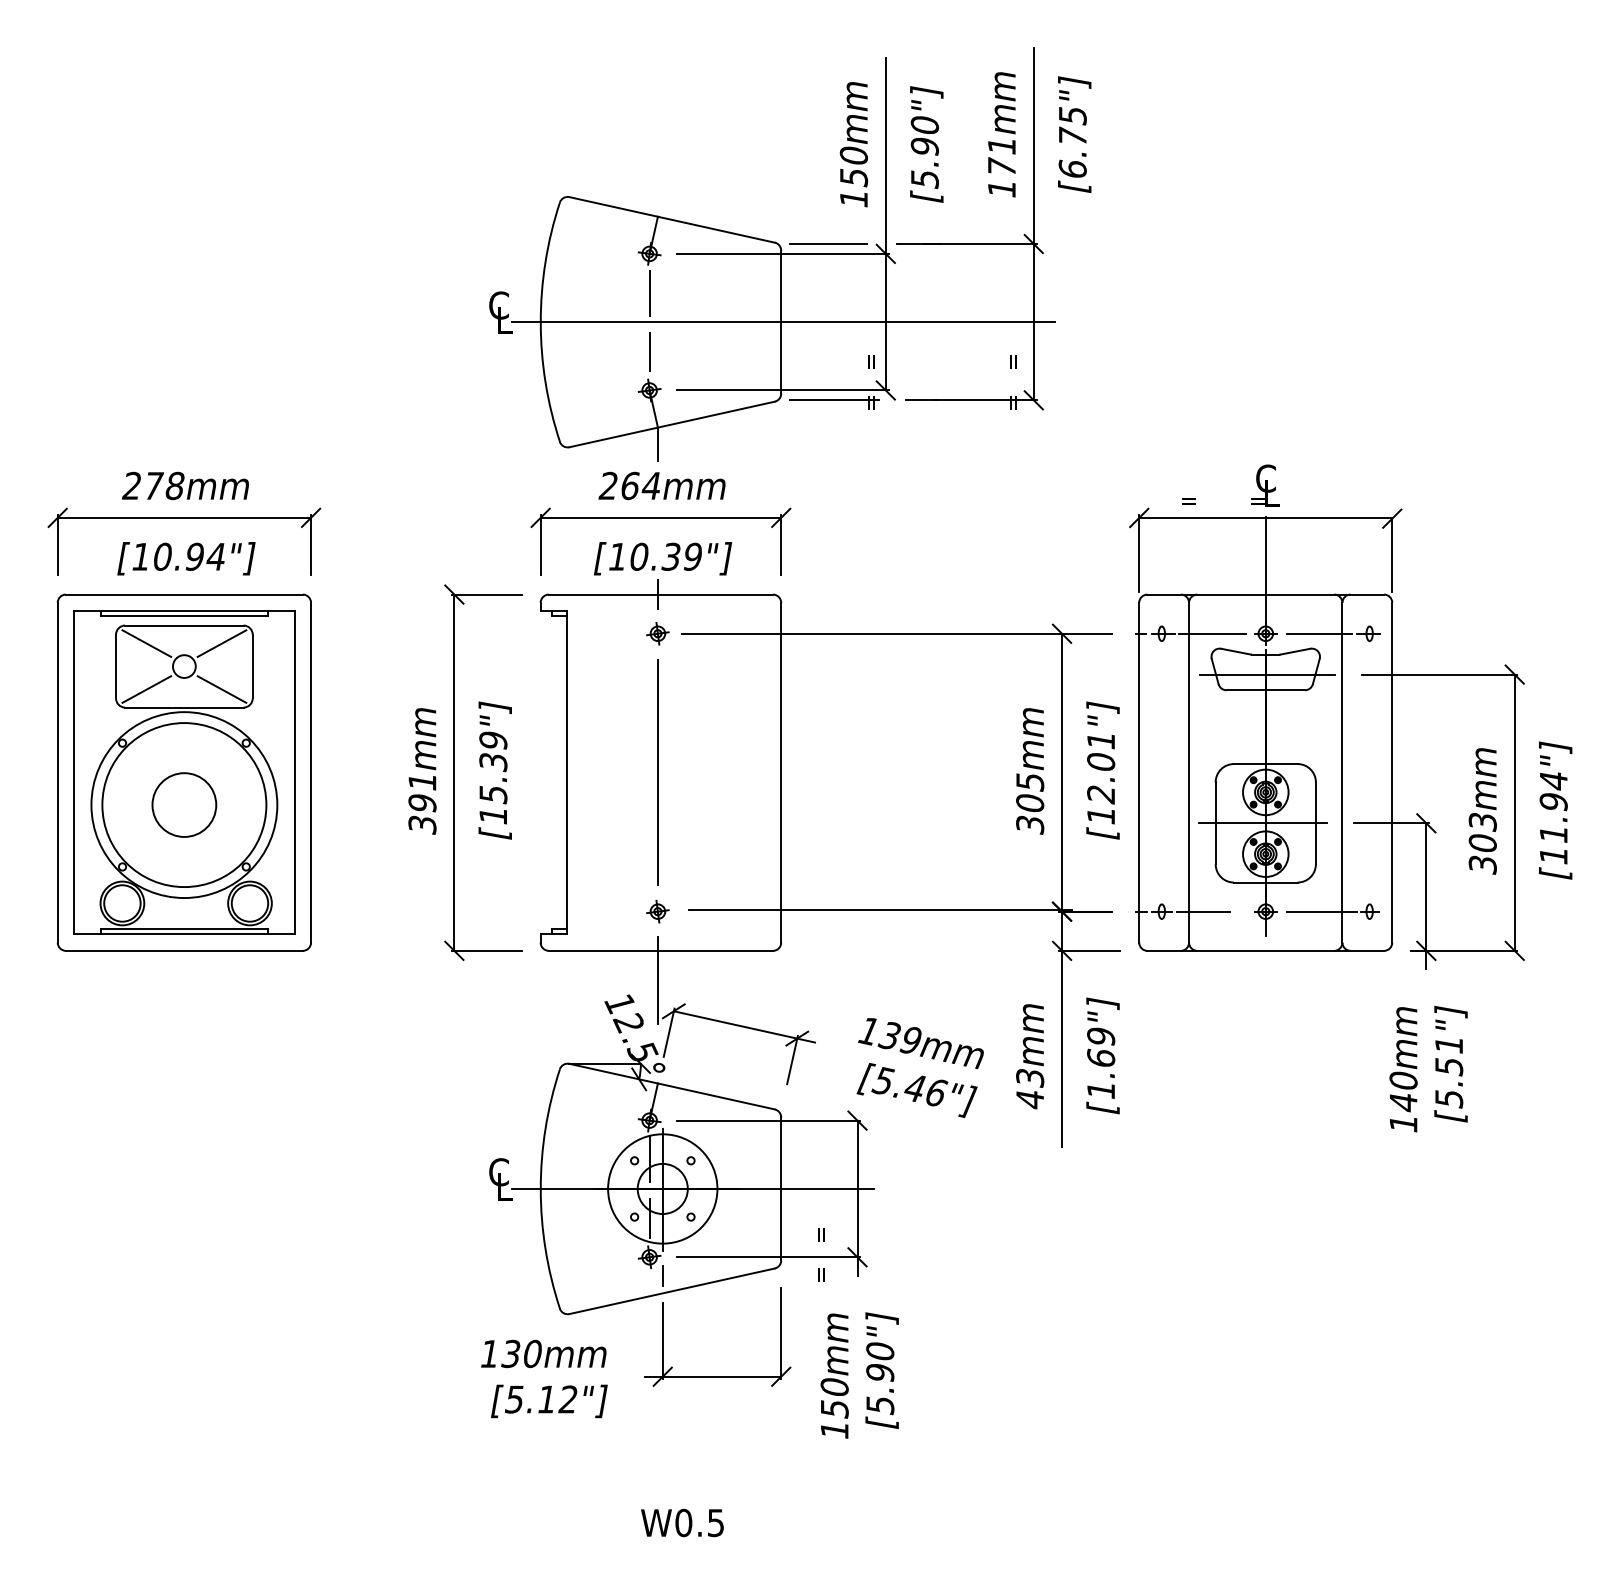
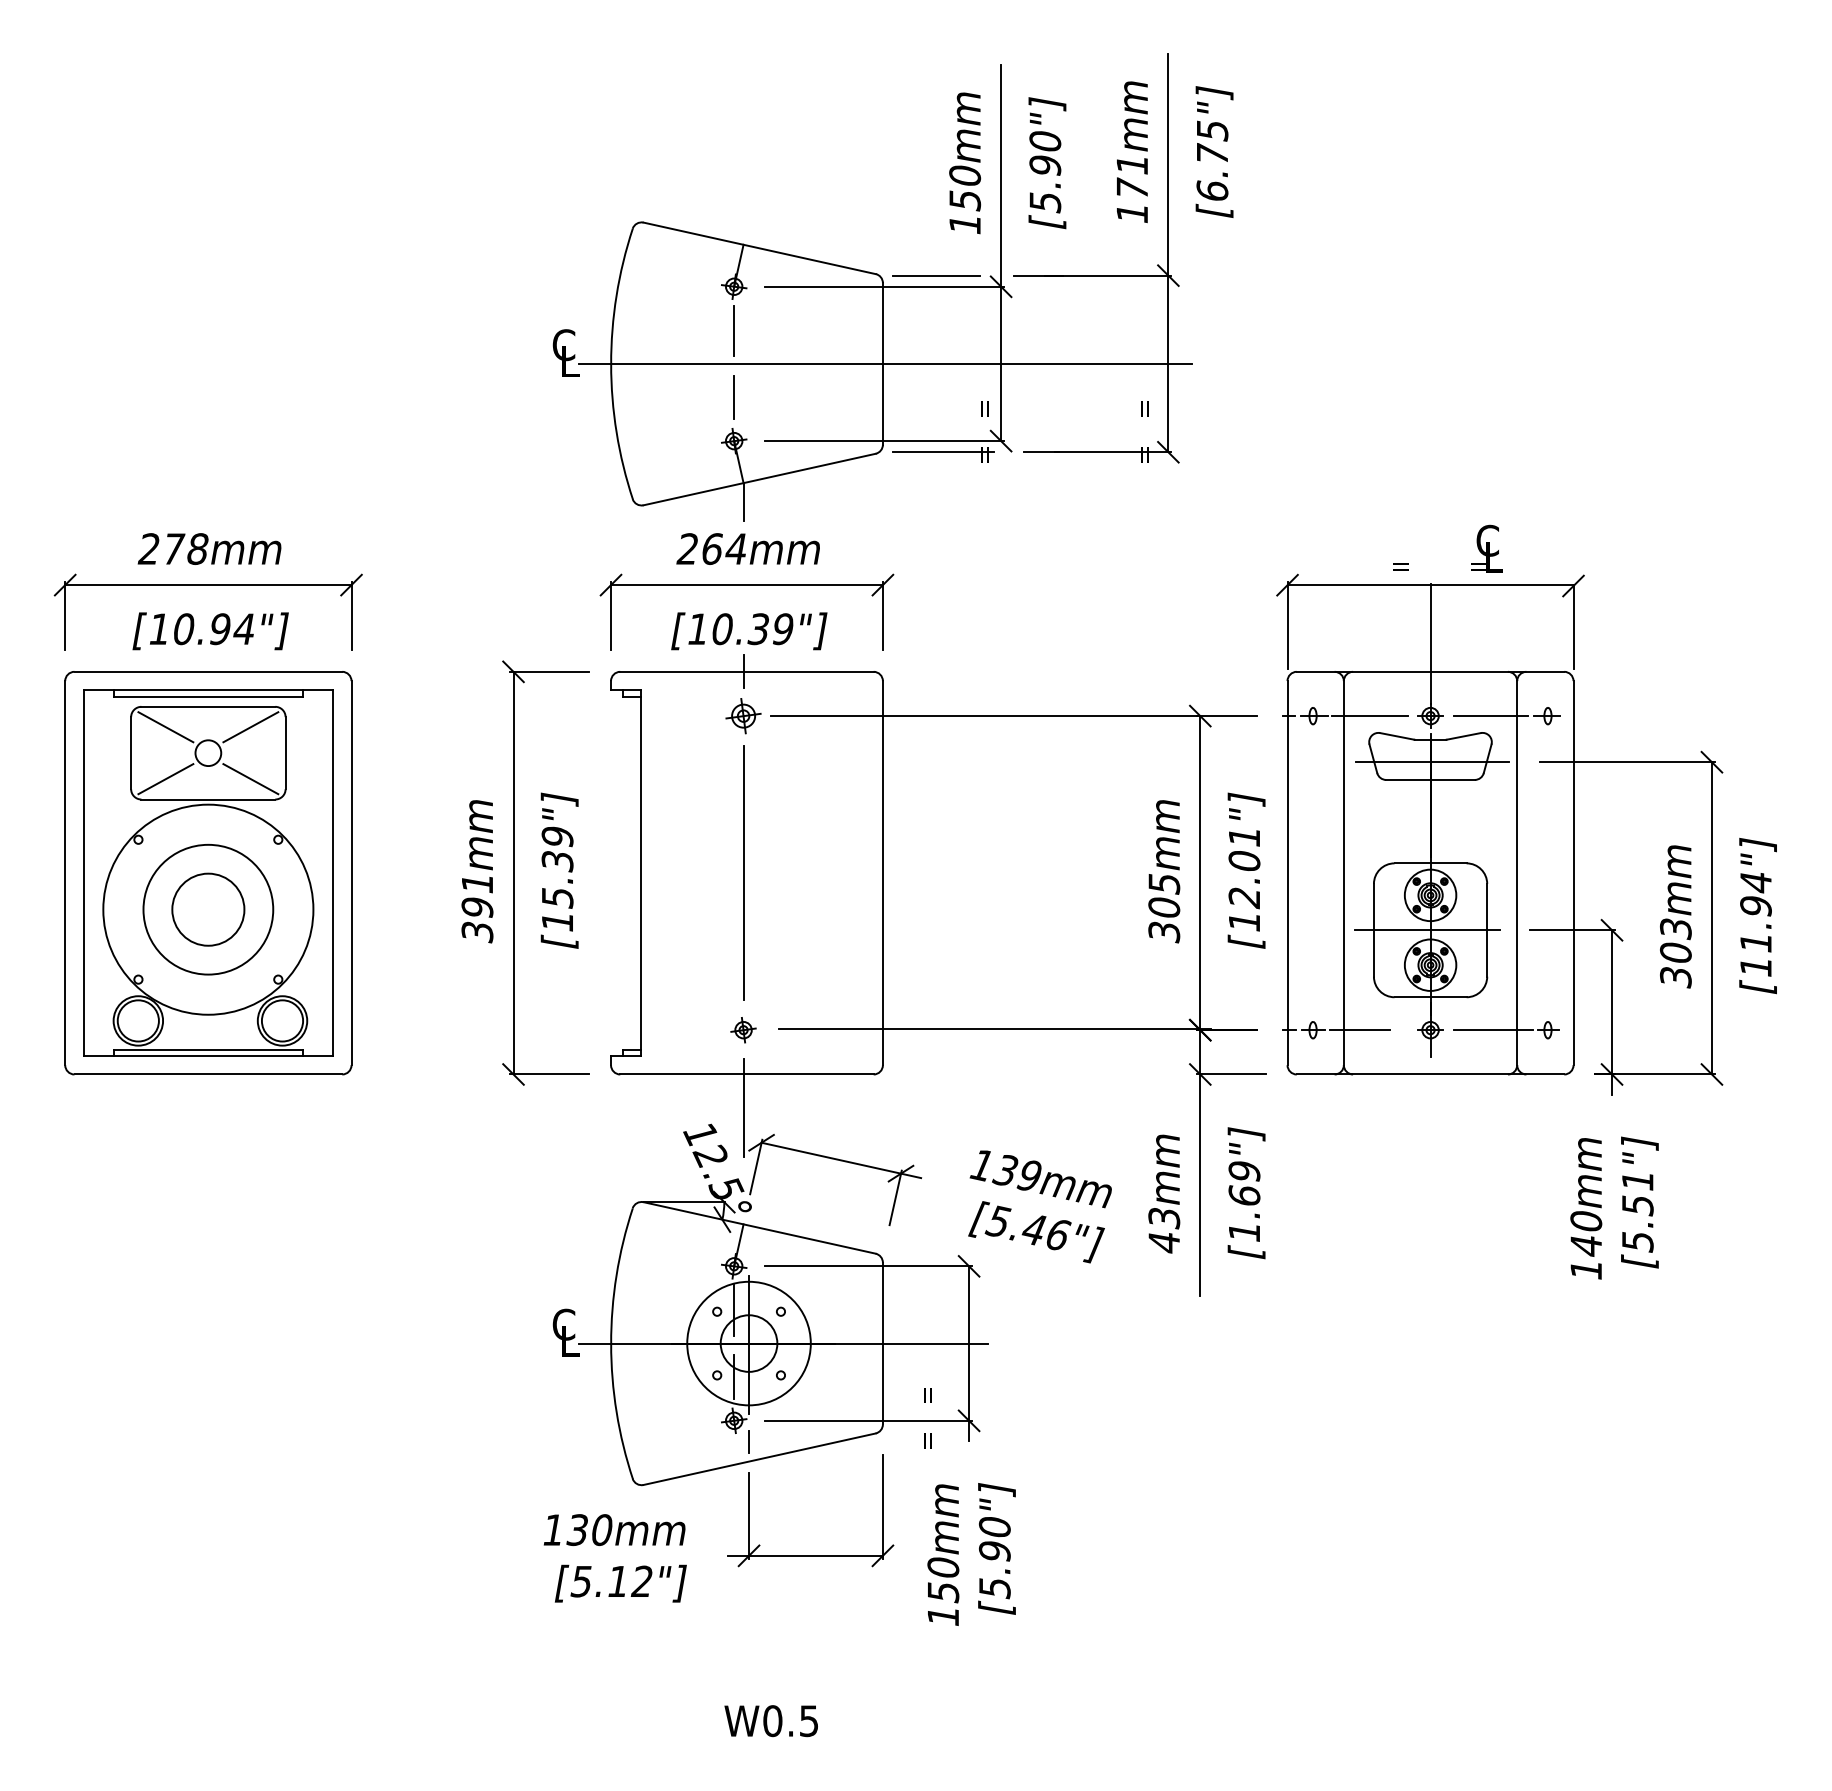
text: (1230, 485) -> (1447, 548), moved
part: (657, 633) -> (743, 715), size x1.4
circle: (184, 804) -> (208, 909), size x0.7

